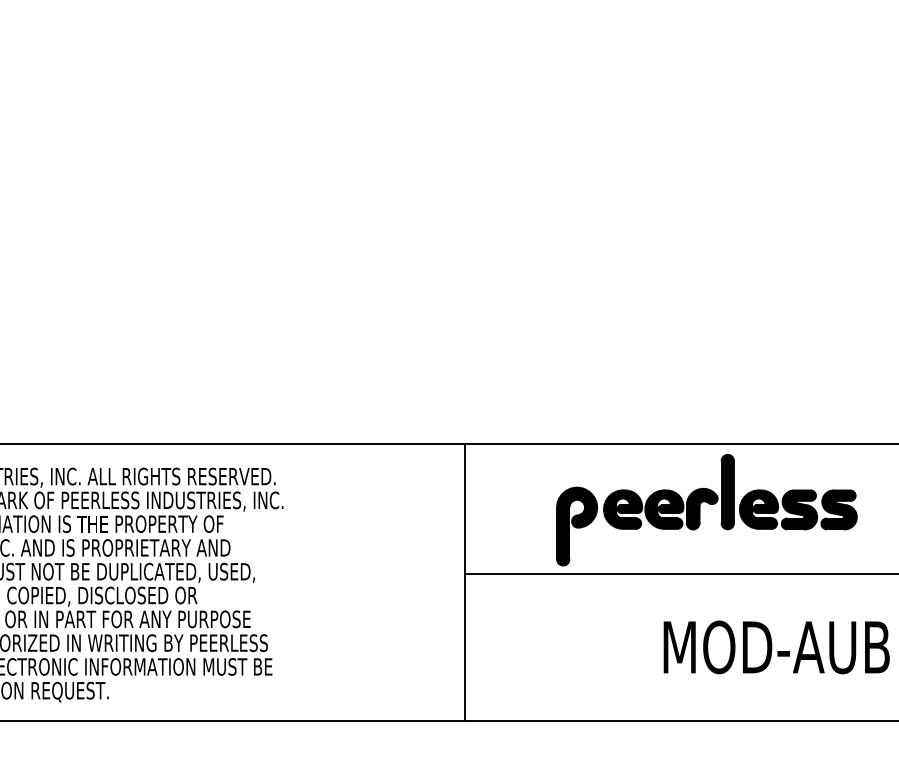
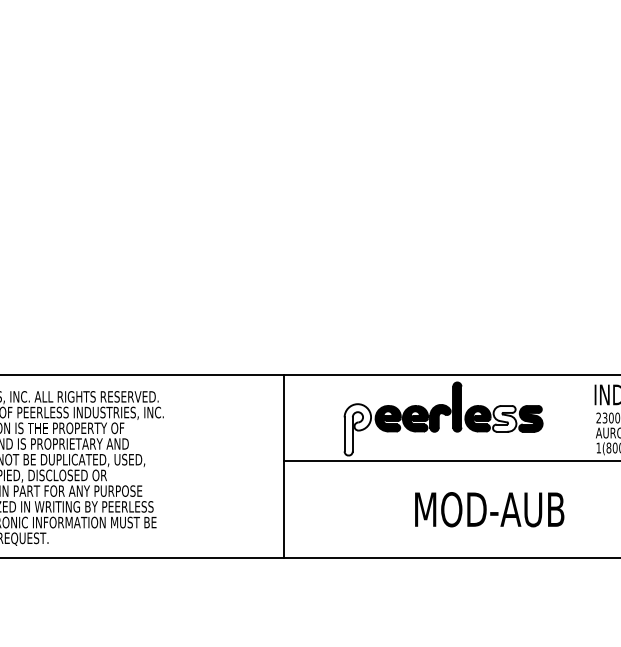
fill: (799, 509) -> (504, 418), removed
fill: (576, 526) -> (357, 429), removed

